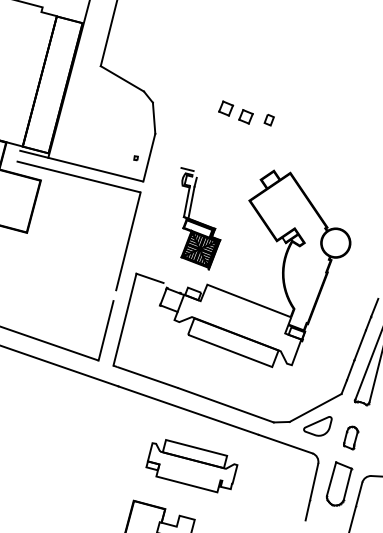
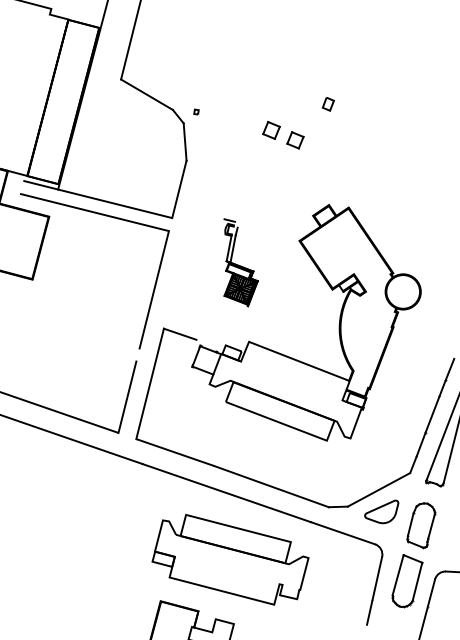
part: (268, 120) -> (327, 104), moved
part: (136, 157) -> (196, 111), moved
part: (200, 218) -> (240, 262), size x0.71
part: (351, 437) -> (421, 525), size x1.67
part: (191, 466) -> (230, 559), size x1.43

